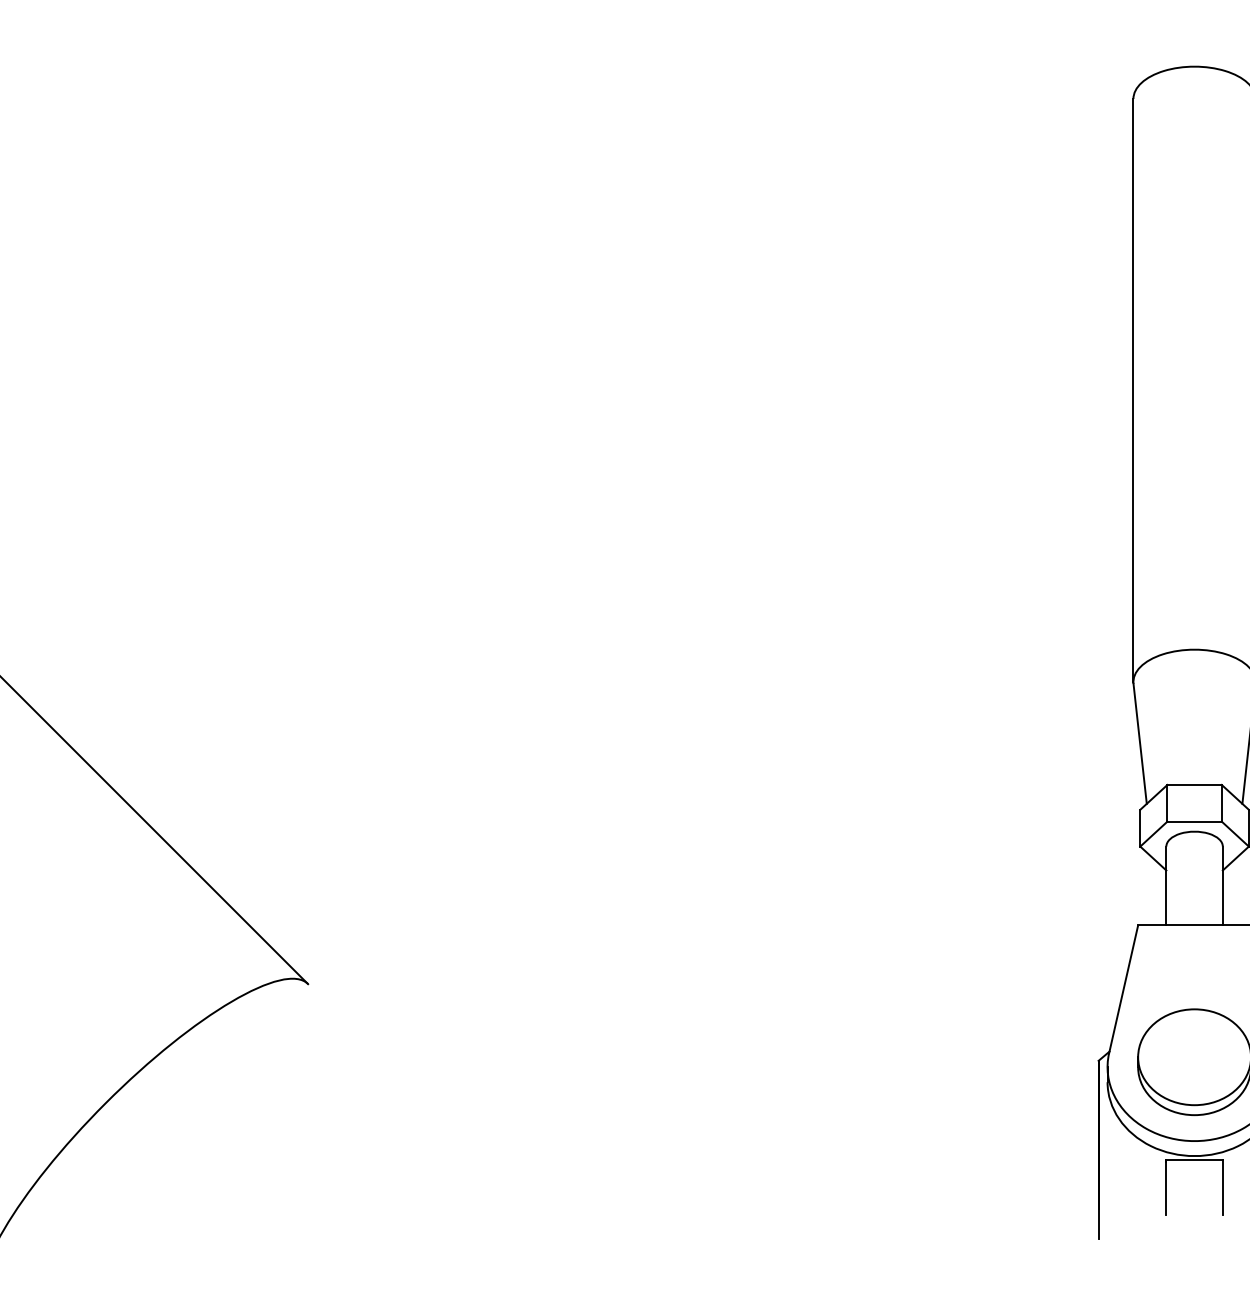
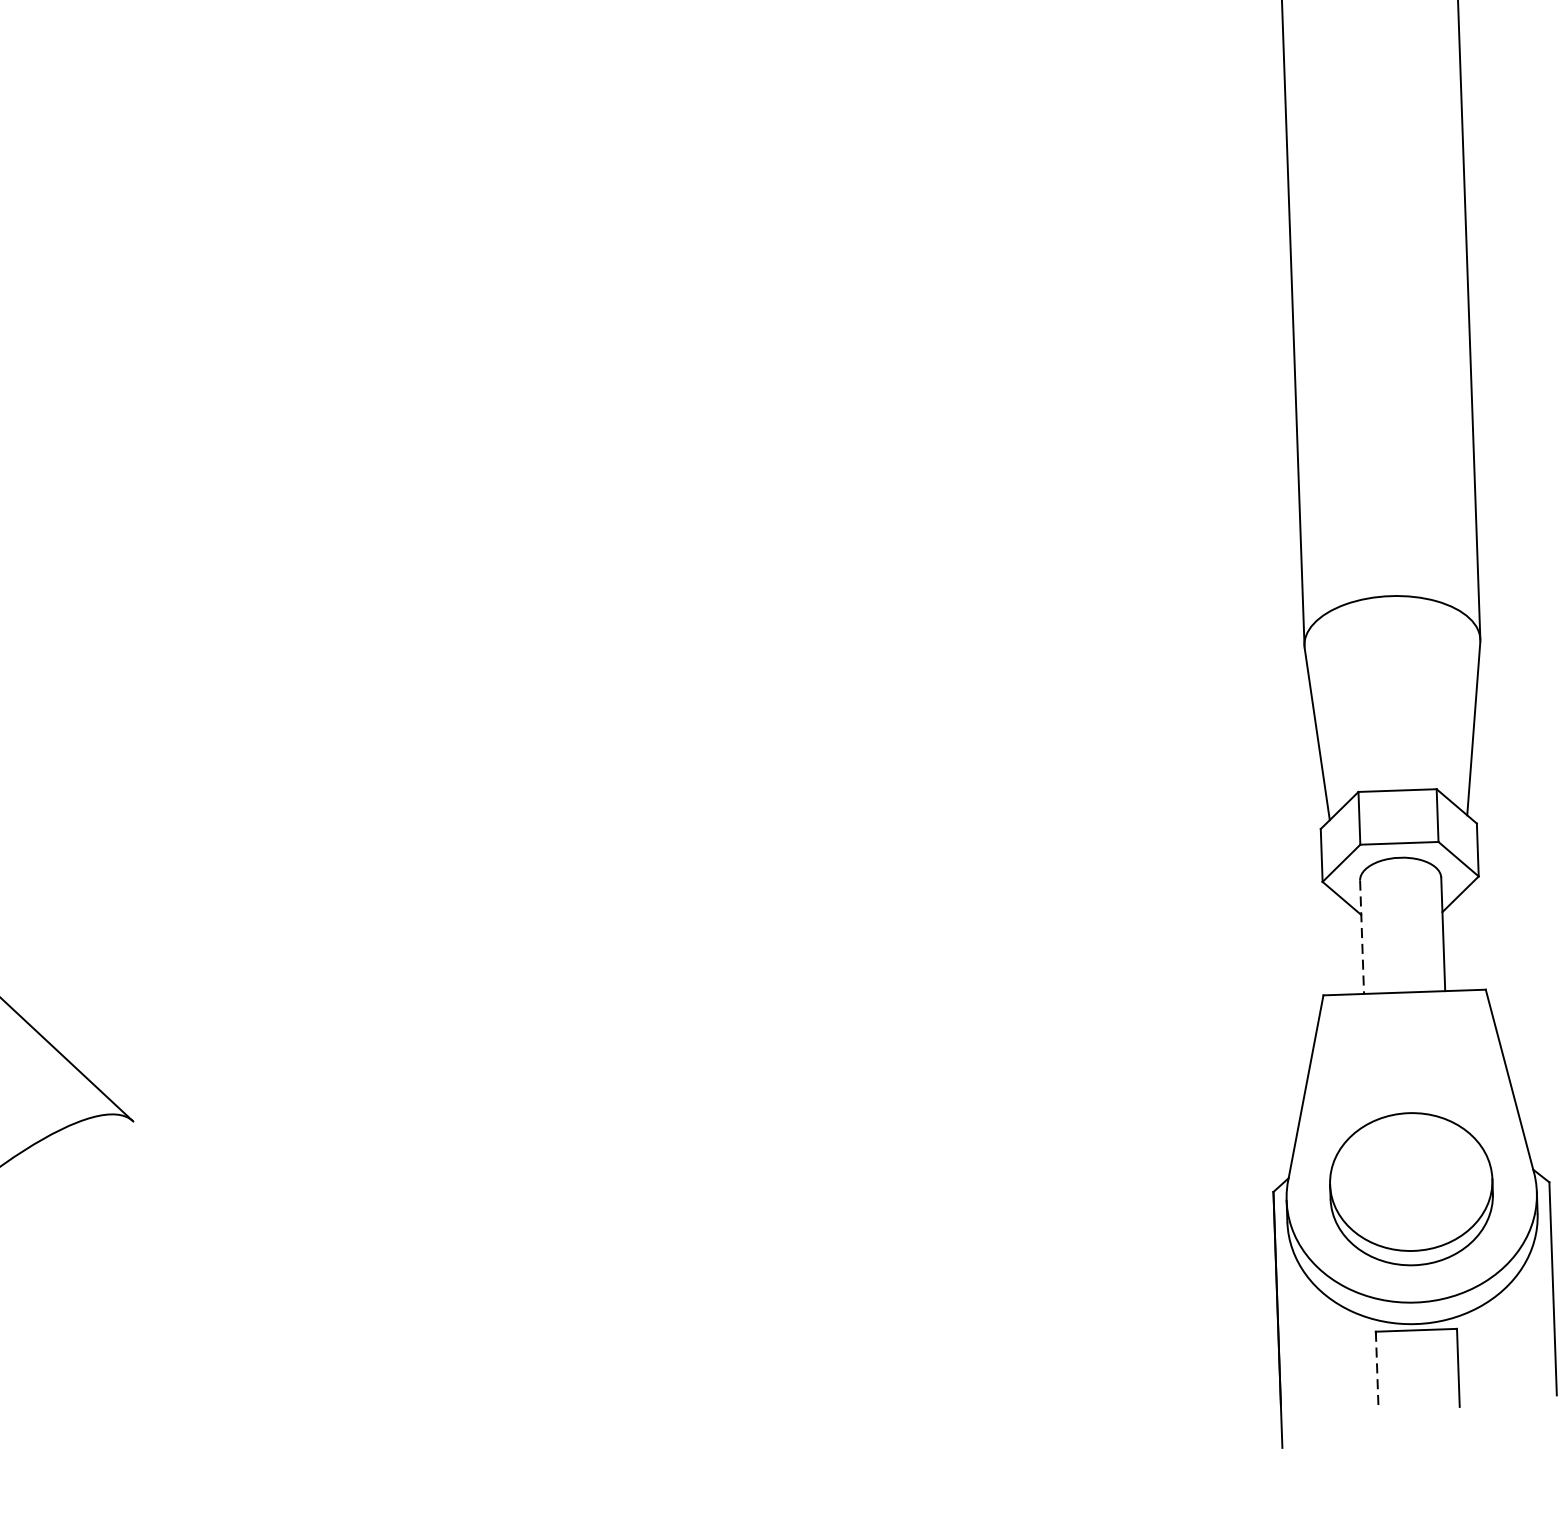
line: (1166, 886) -> (1362, 937), solid -> dashed
line: (1166, 1188) -> (1377, 1372), solid -> dashed

